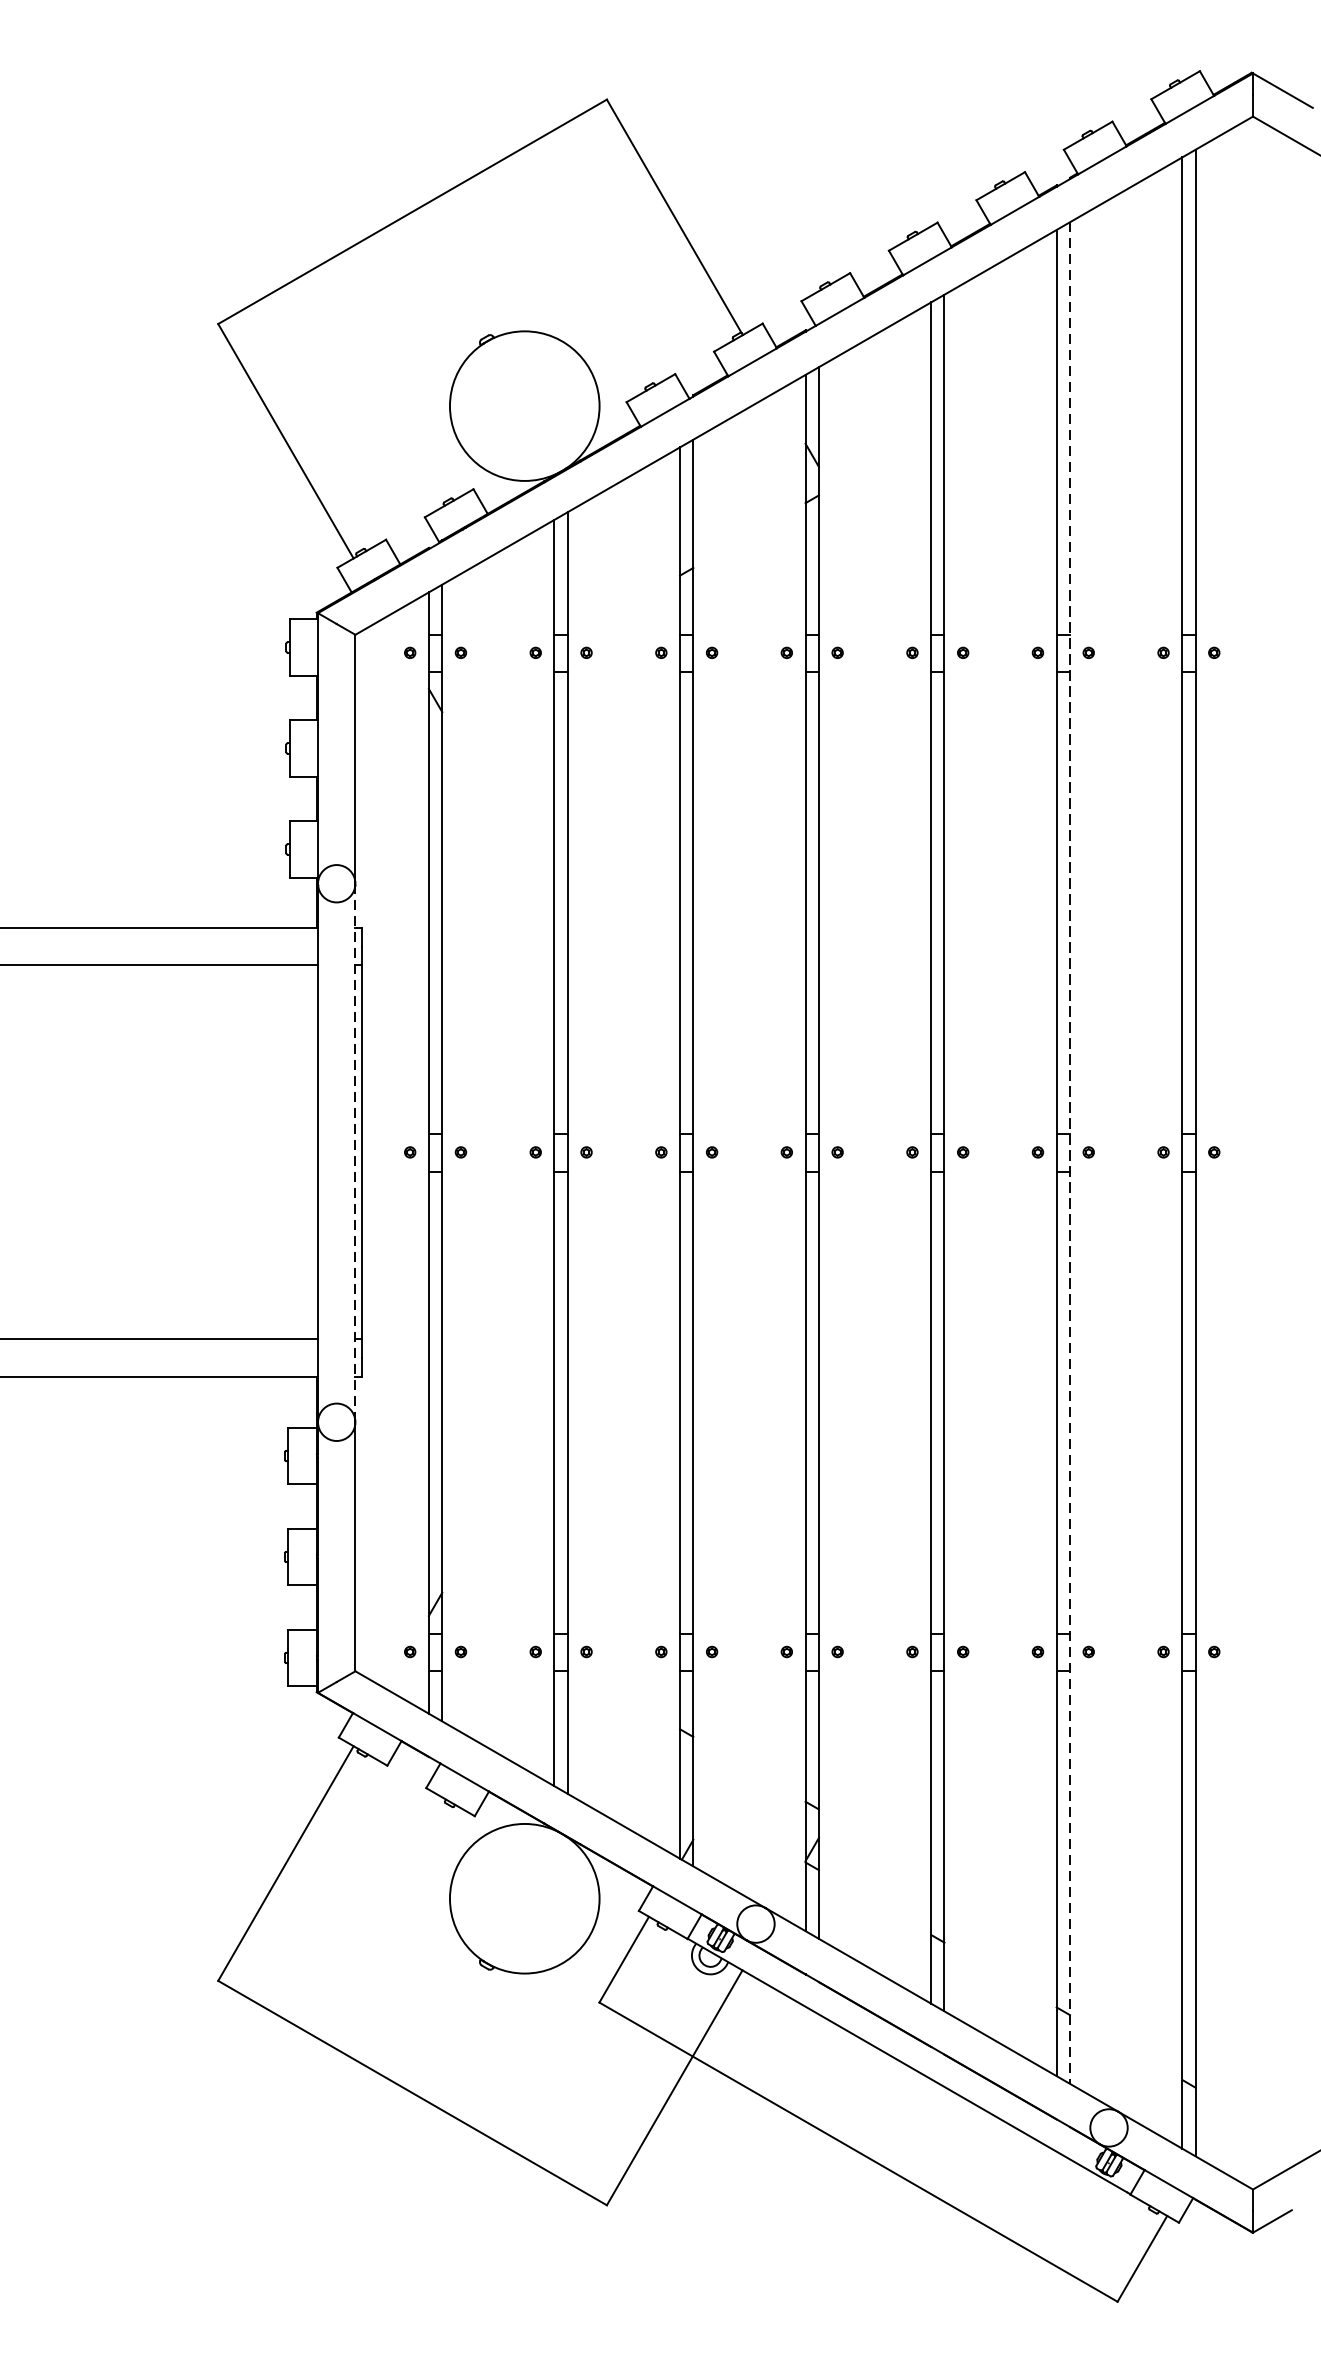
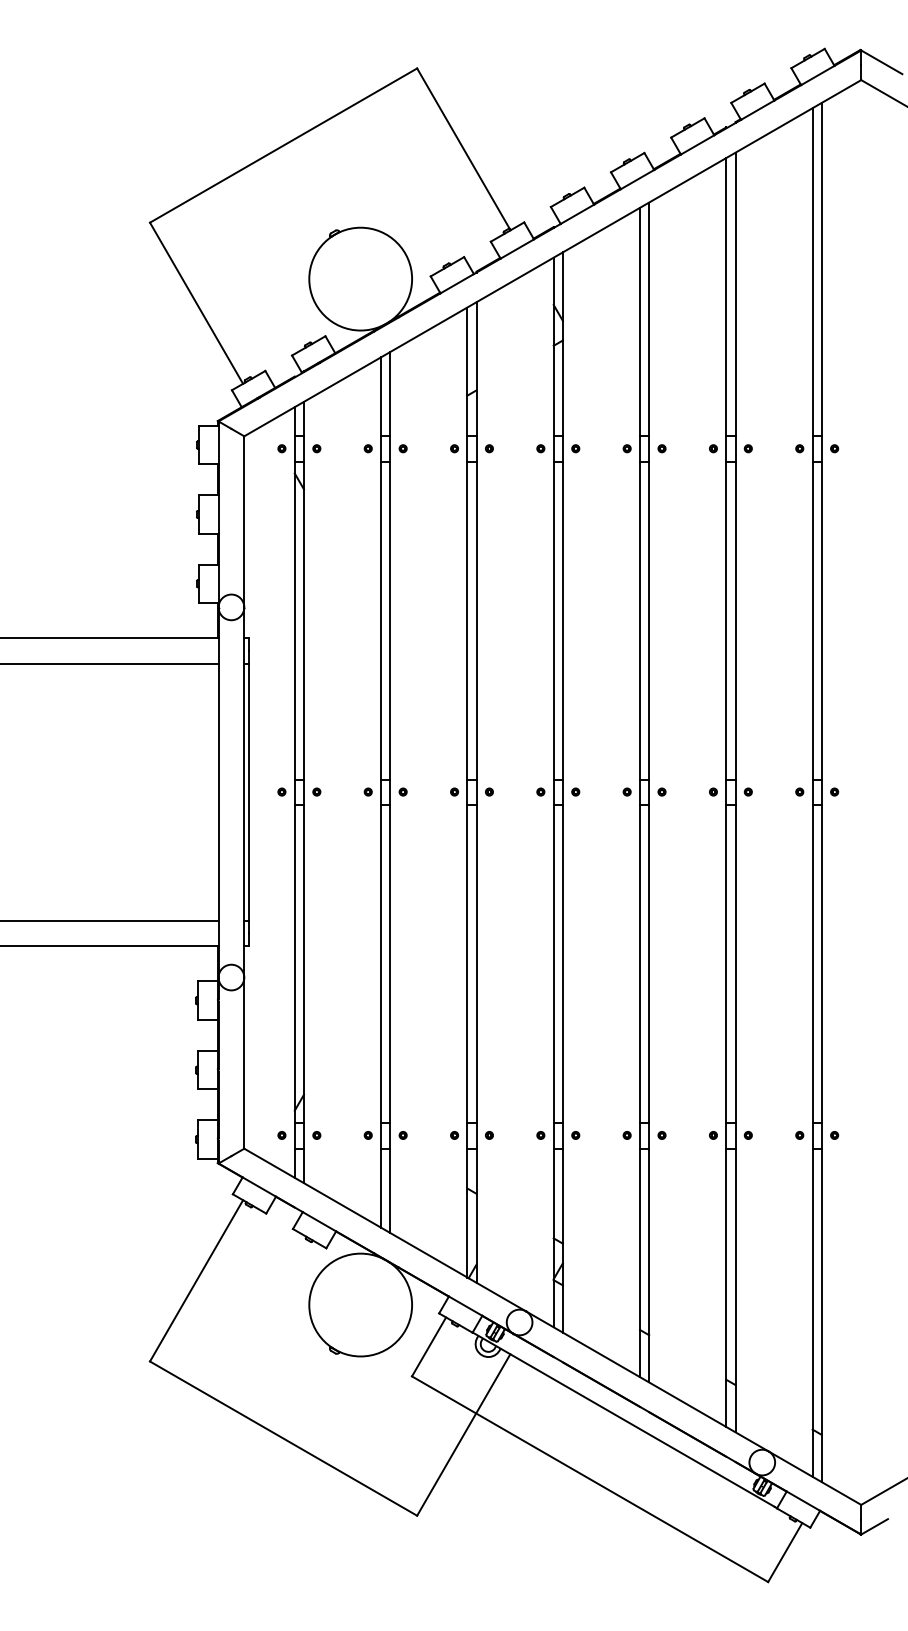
line: (355, 1153) -> (244, 792), dashed -> solid
line: (1070, 1153) -> (735, 792), dashed -> solid

